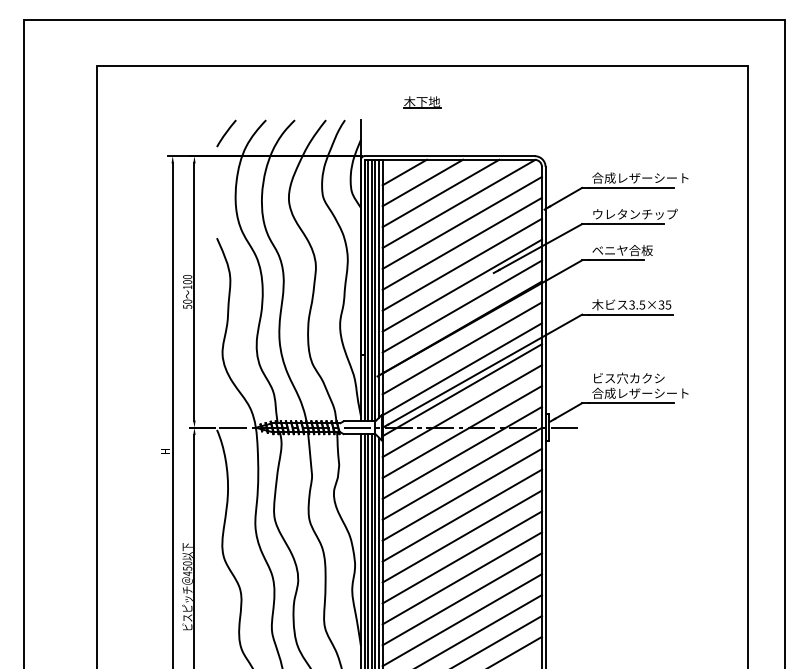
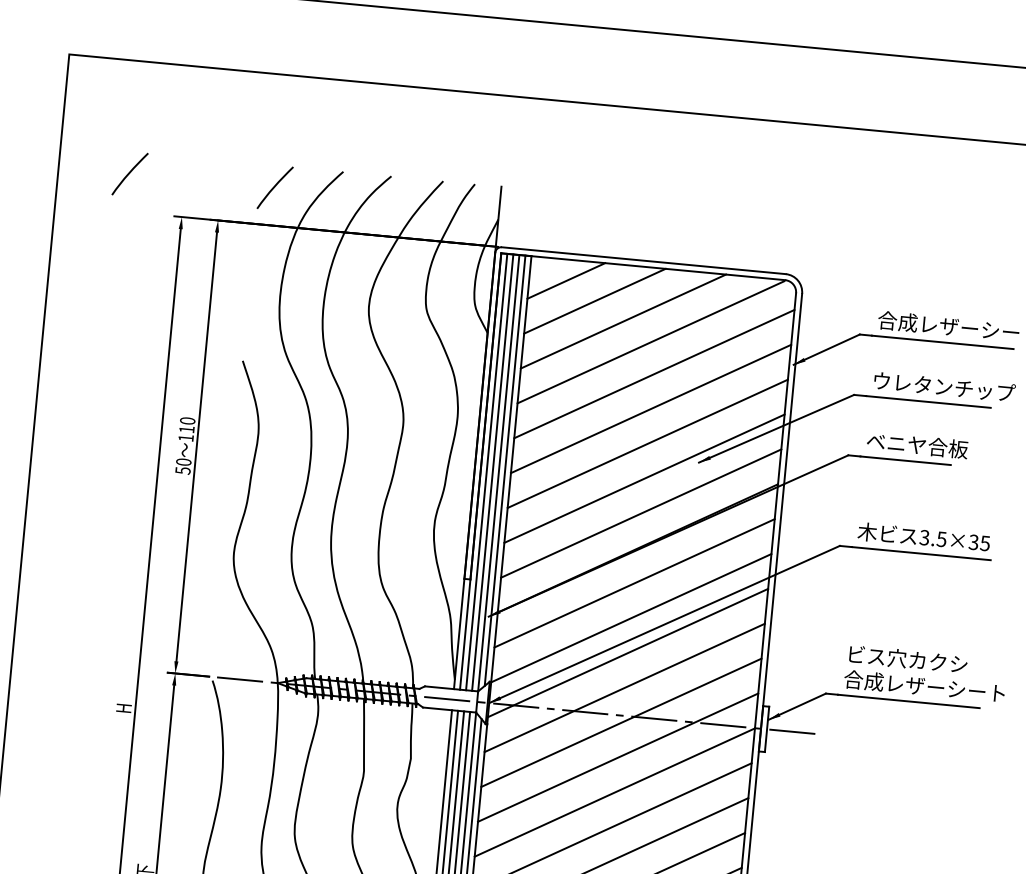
part: (422, 102) -> (606, 166), removed
line: (139, 133) -> (130, 174), added
text: (187, 282) -> (186, 430), 100 -> 110

